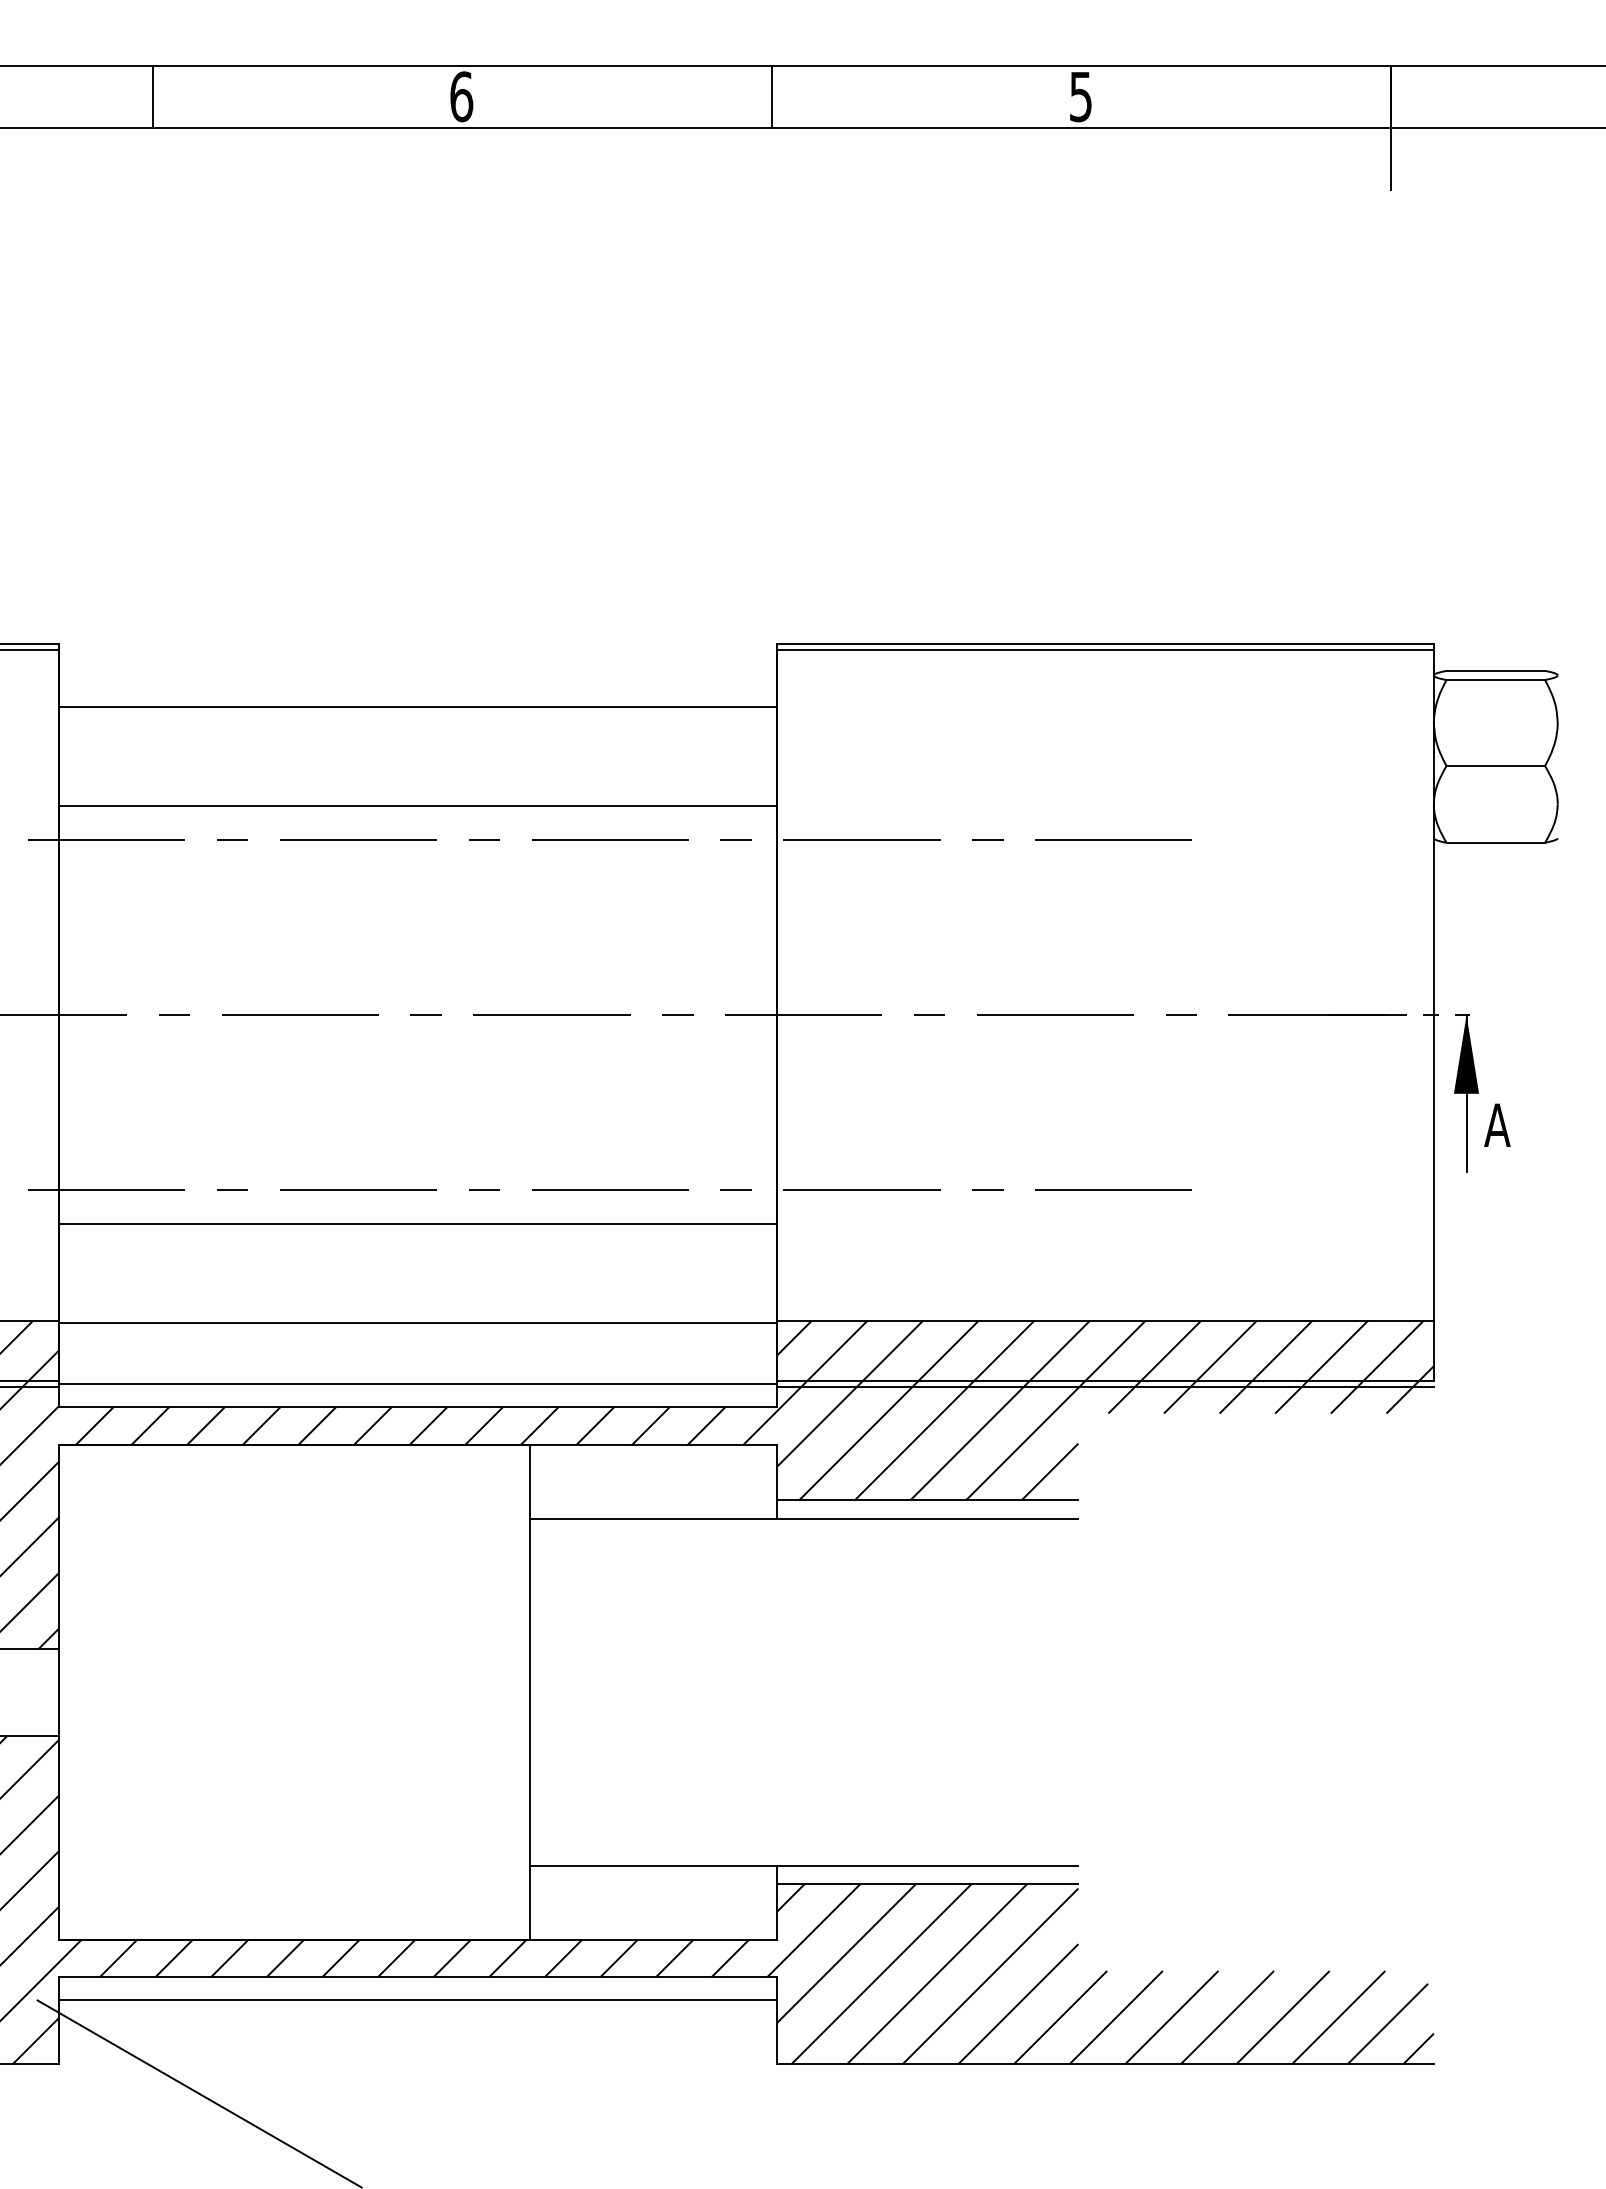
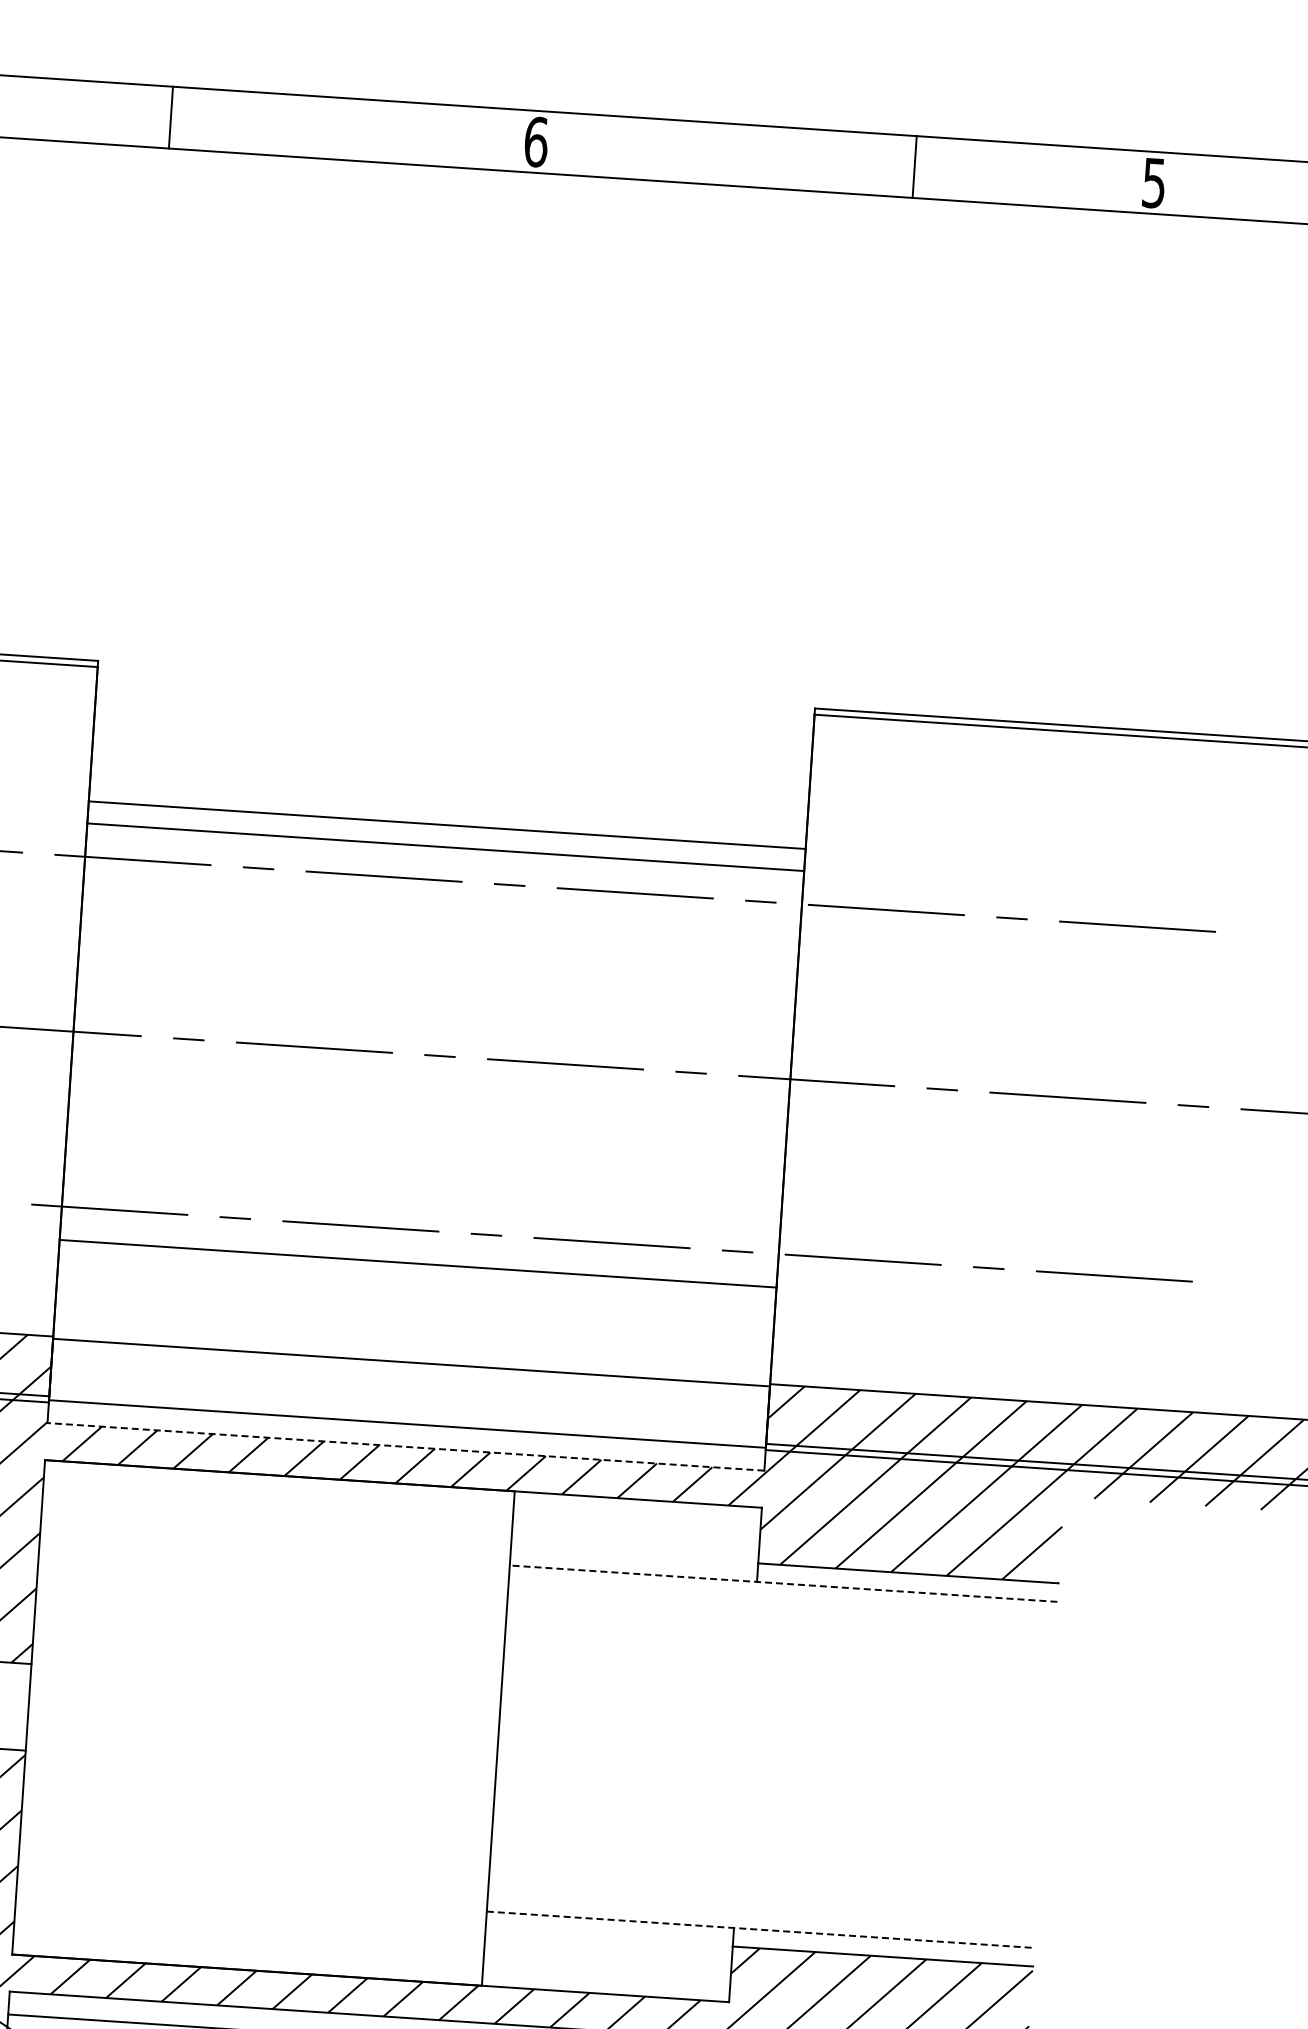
line: (152, 96) -> (170, 117), moved
line: (771, 96) -> (914, 166), moved
line: (417, 707) -> (446, 825), moved
line: (417, 1407) -> (405, 1446), solid -> dashed
line: (803, 1518) -> (783, 1583), solid -> dashed
line: (804, 1865) -> (761, 1929), solid -> dashed

